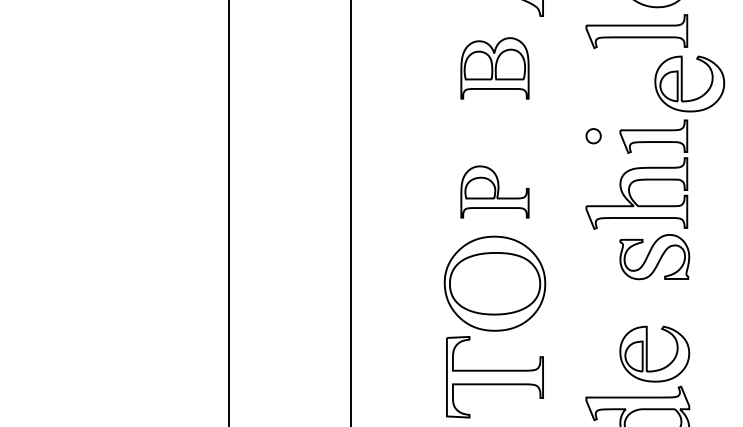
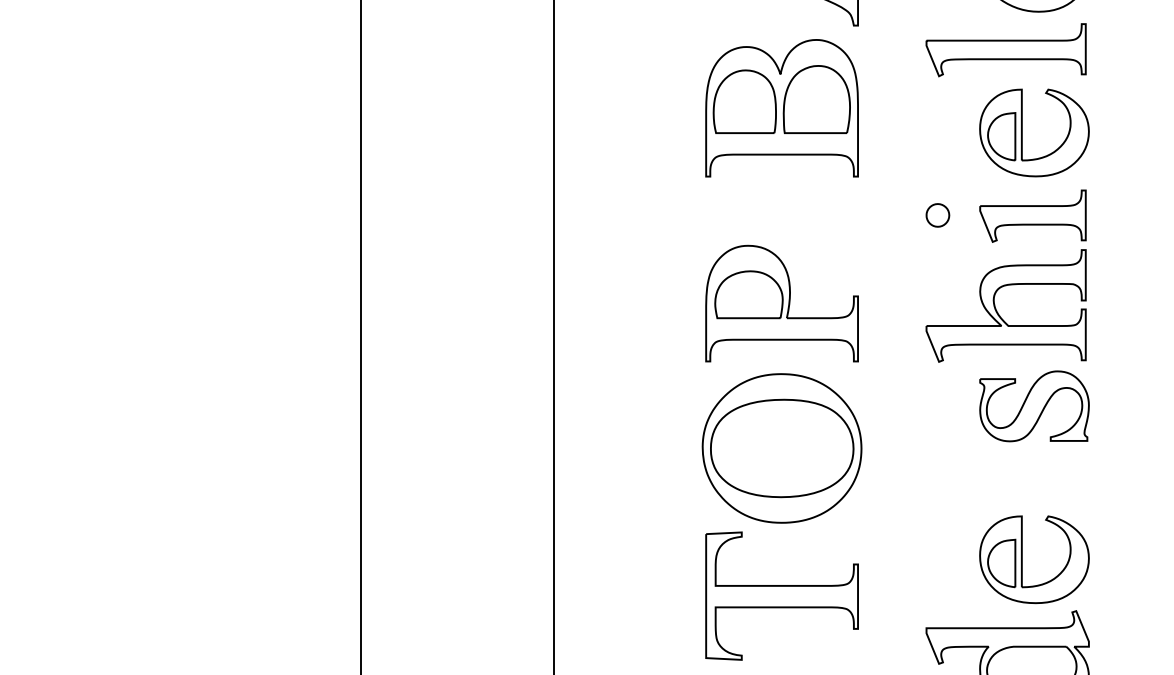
part: (494, 68) -> (781, 108), size x1.43
part: (682, 83) -> (1022, 132), moved
part: (494, 191) -> (781, 302), size x1.43

